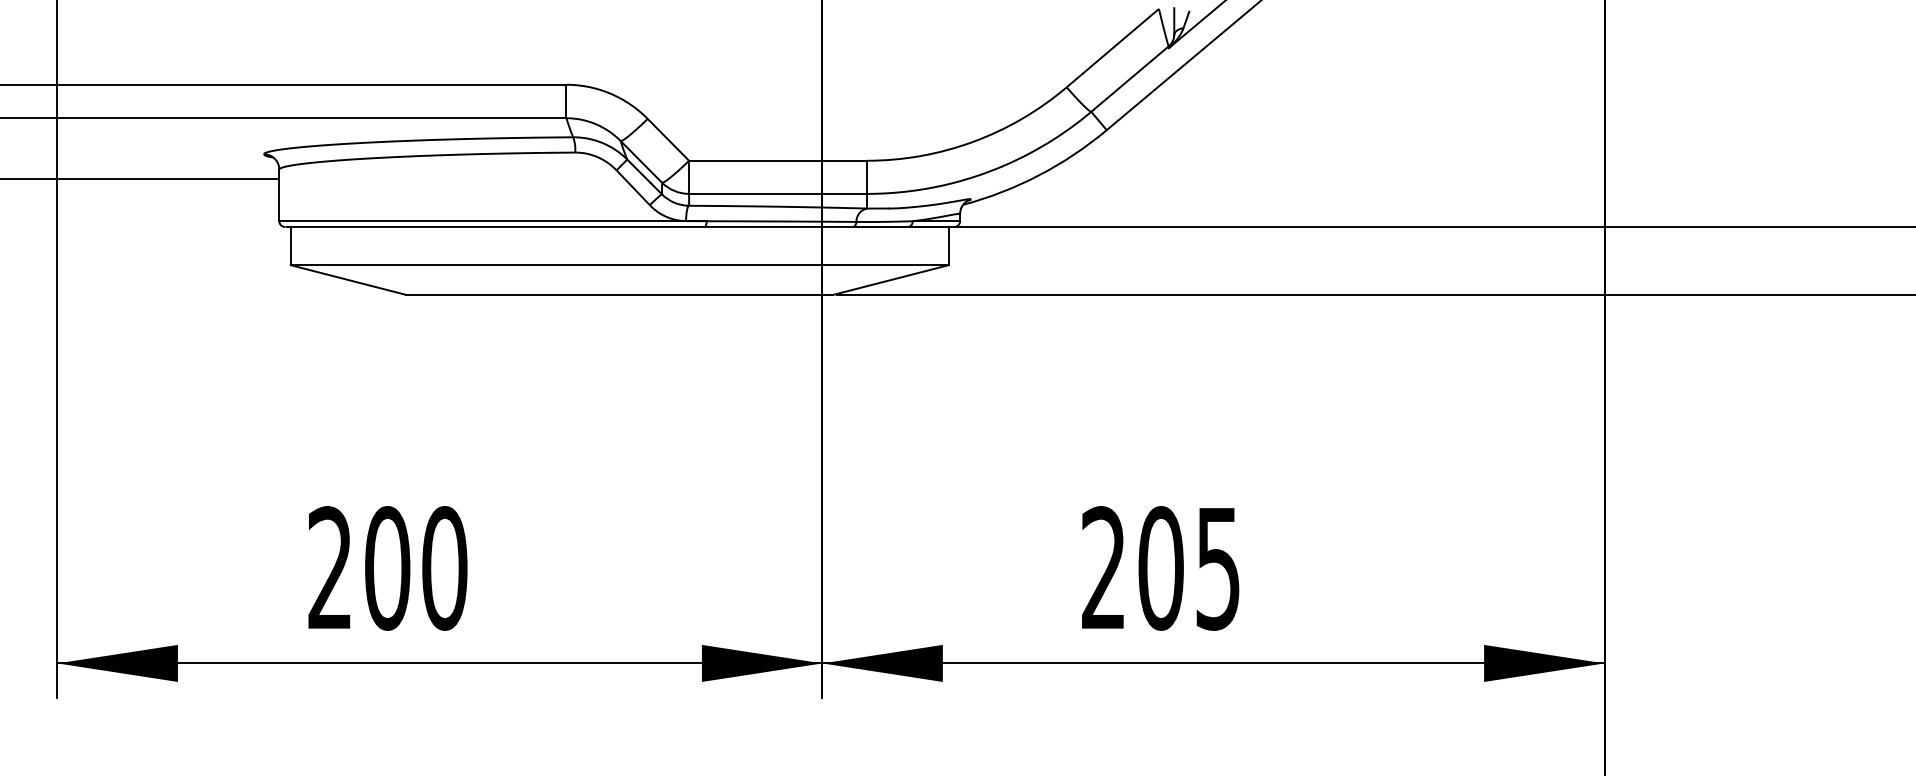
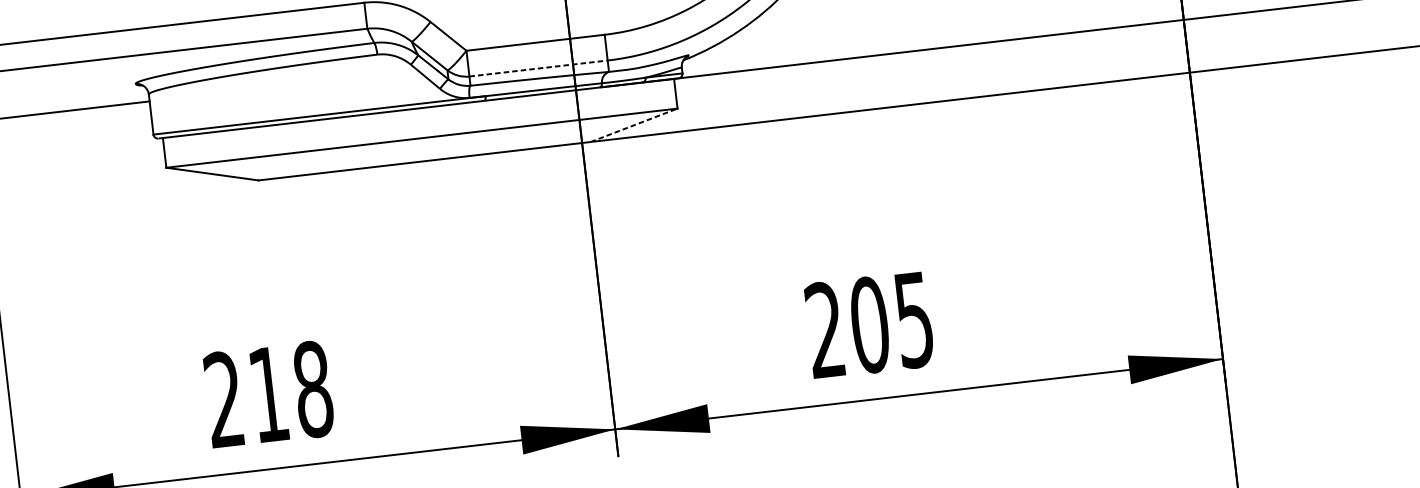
line: (778, 193) -> (538, 68), solid -> dashed
line: (890, 280) -> (633, 125), solid -> dashed
text: (416, 568) -> (291, 392), 200 -> 218

